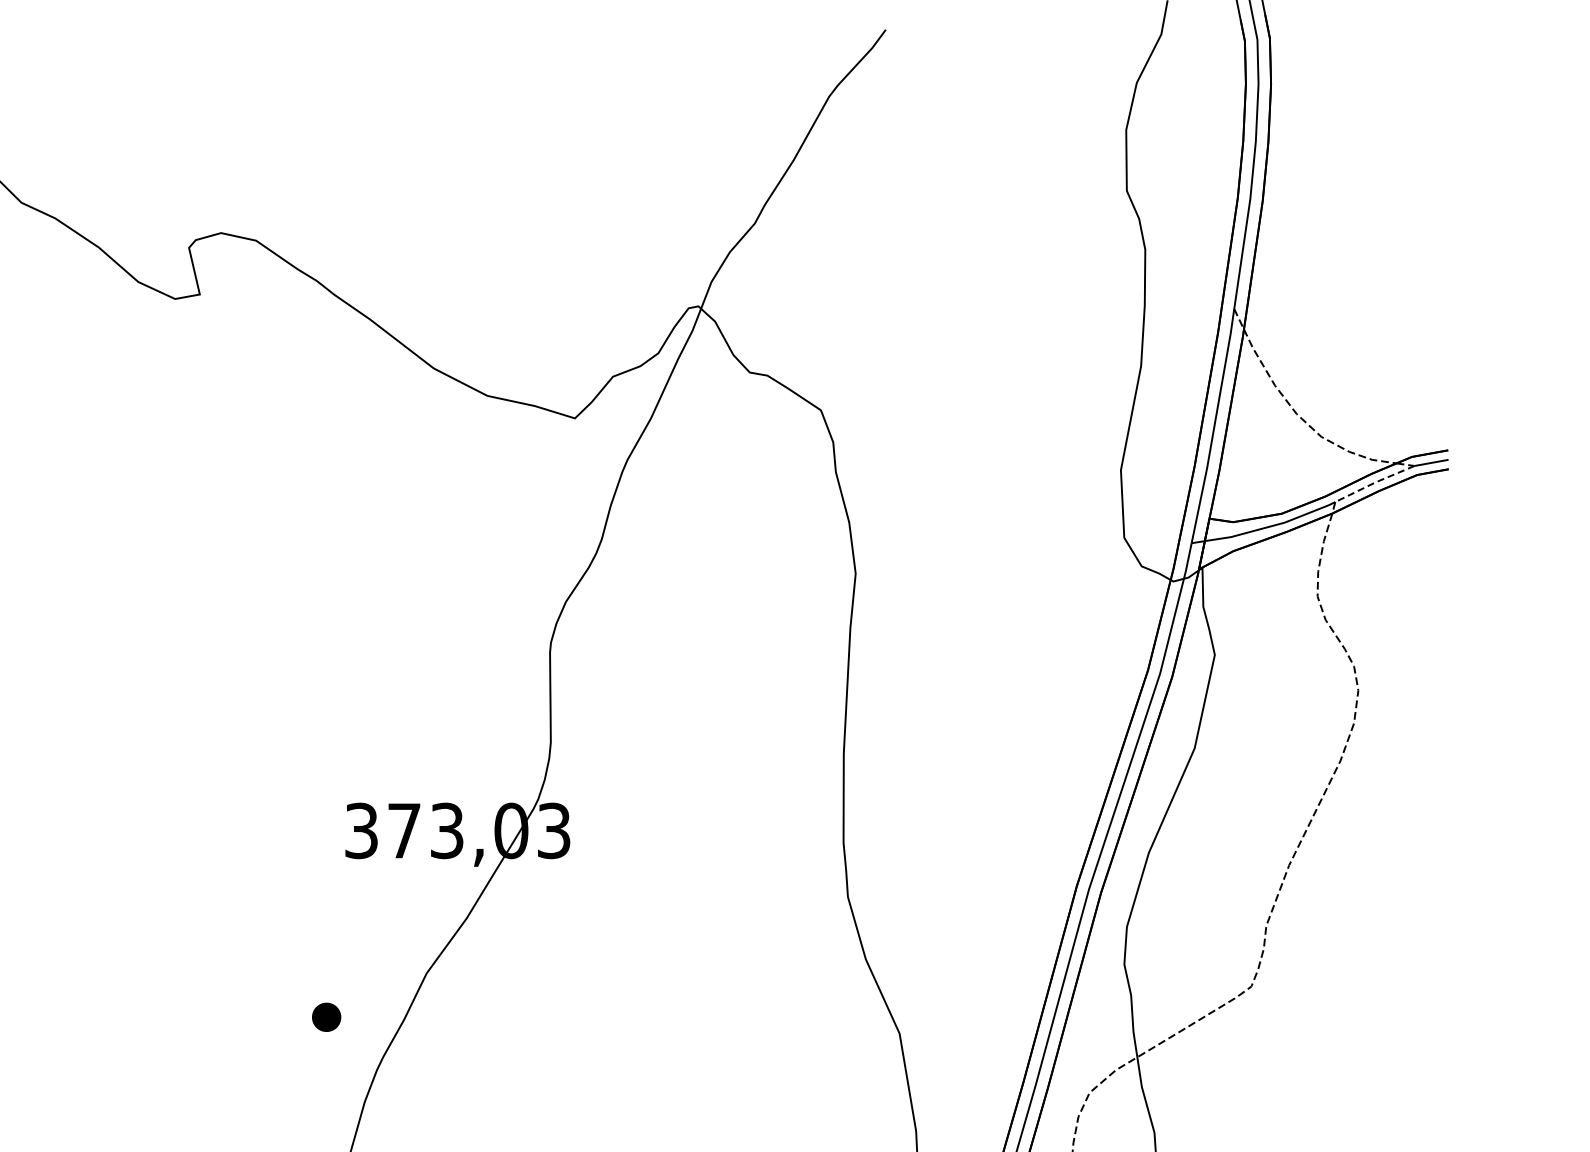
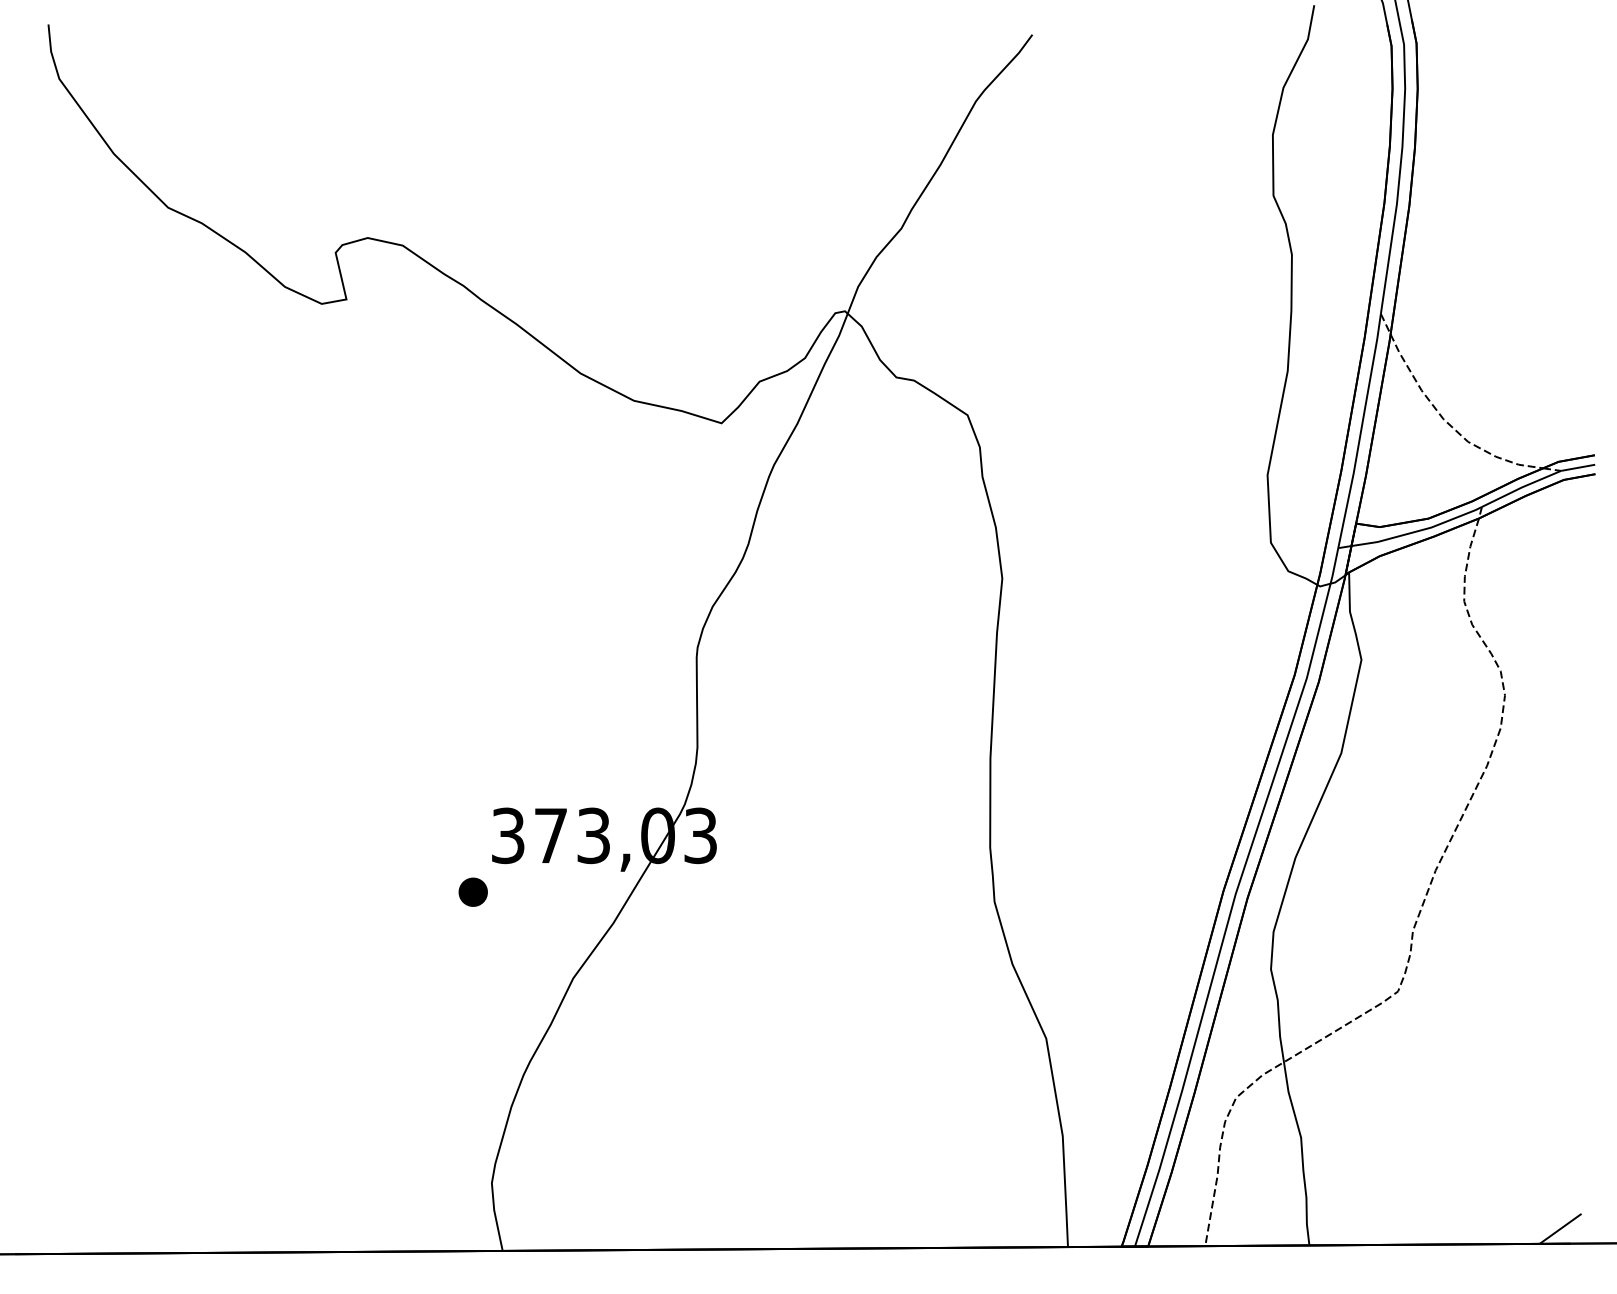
line: (1374, 482) -> (1521, 487), dashed -> solid
part: (325, 1016) -> (472, 891), moved

